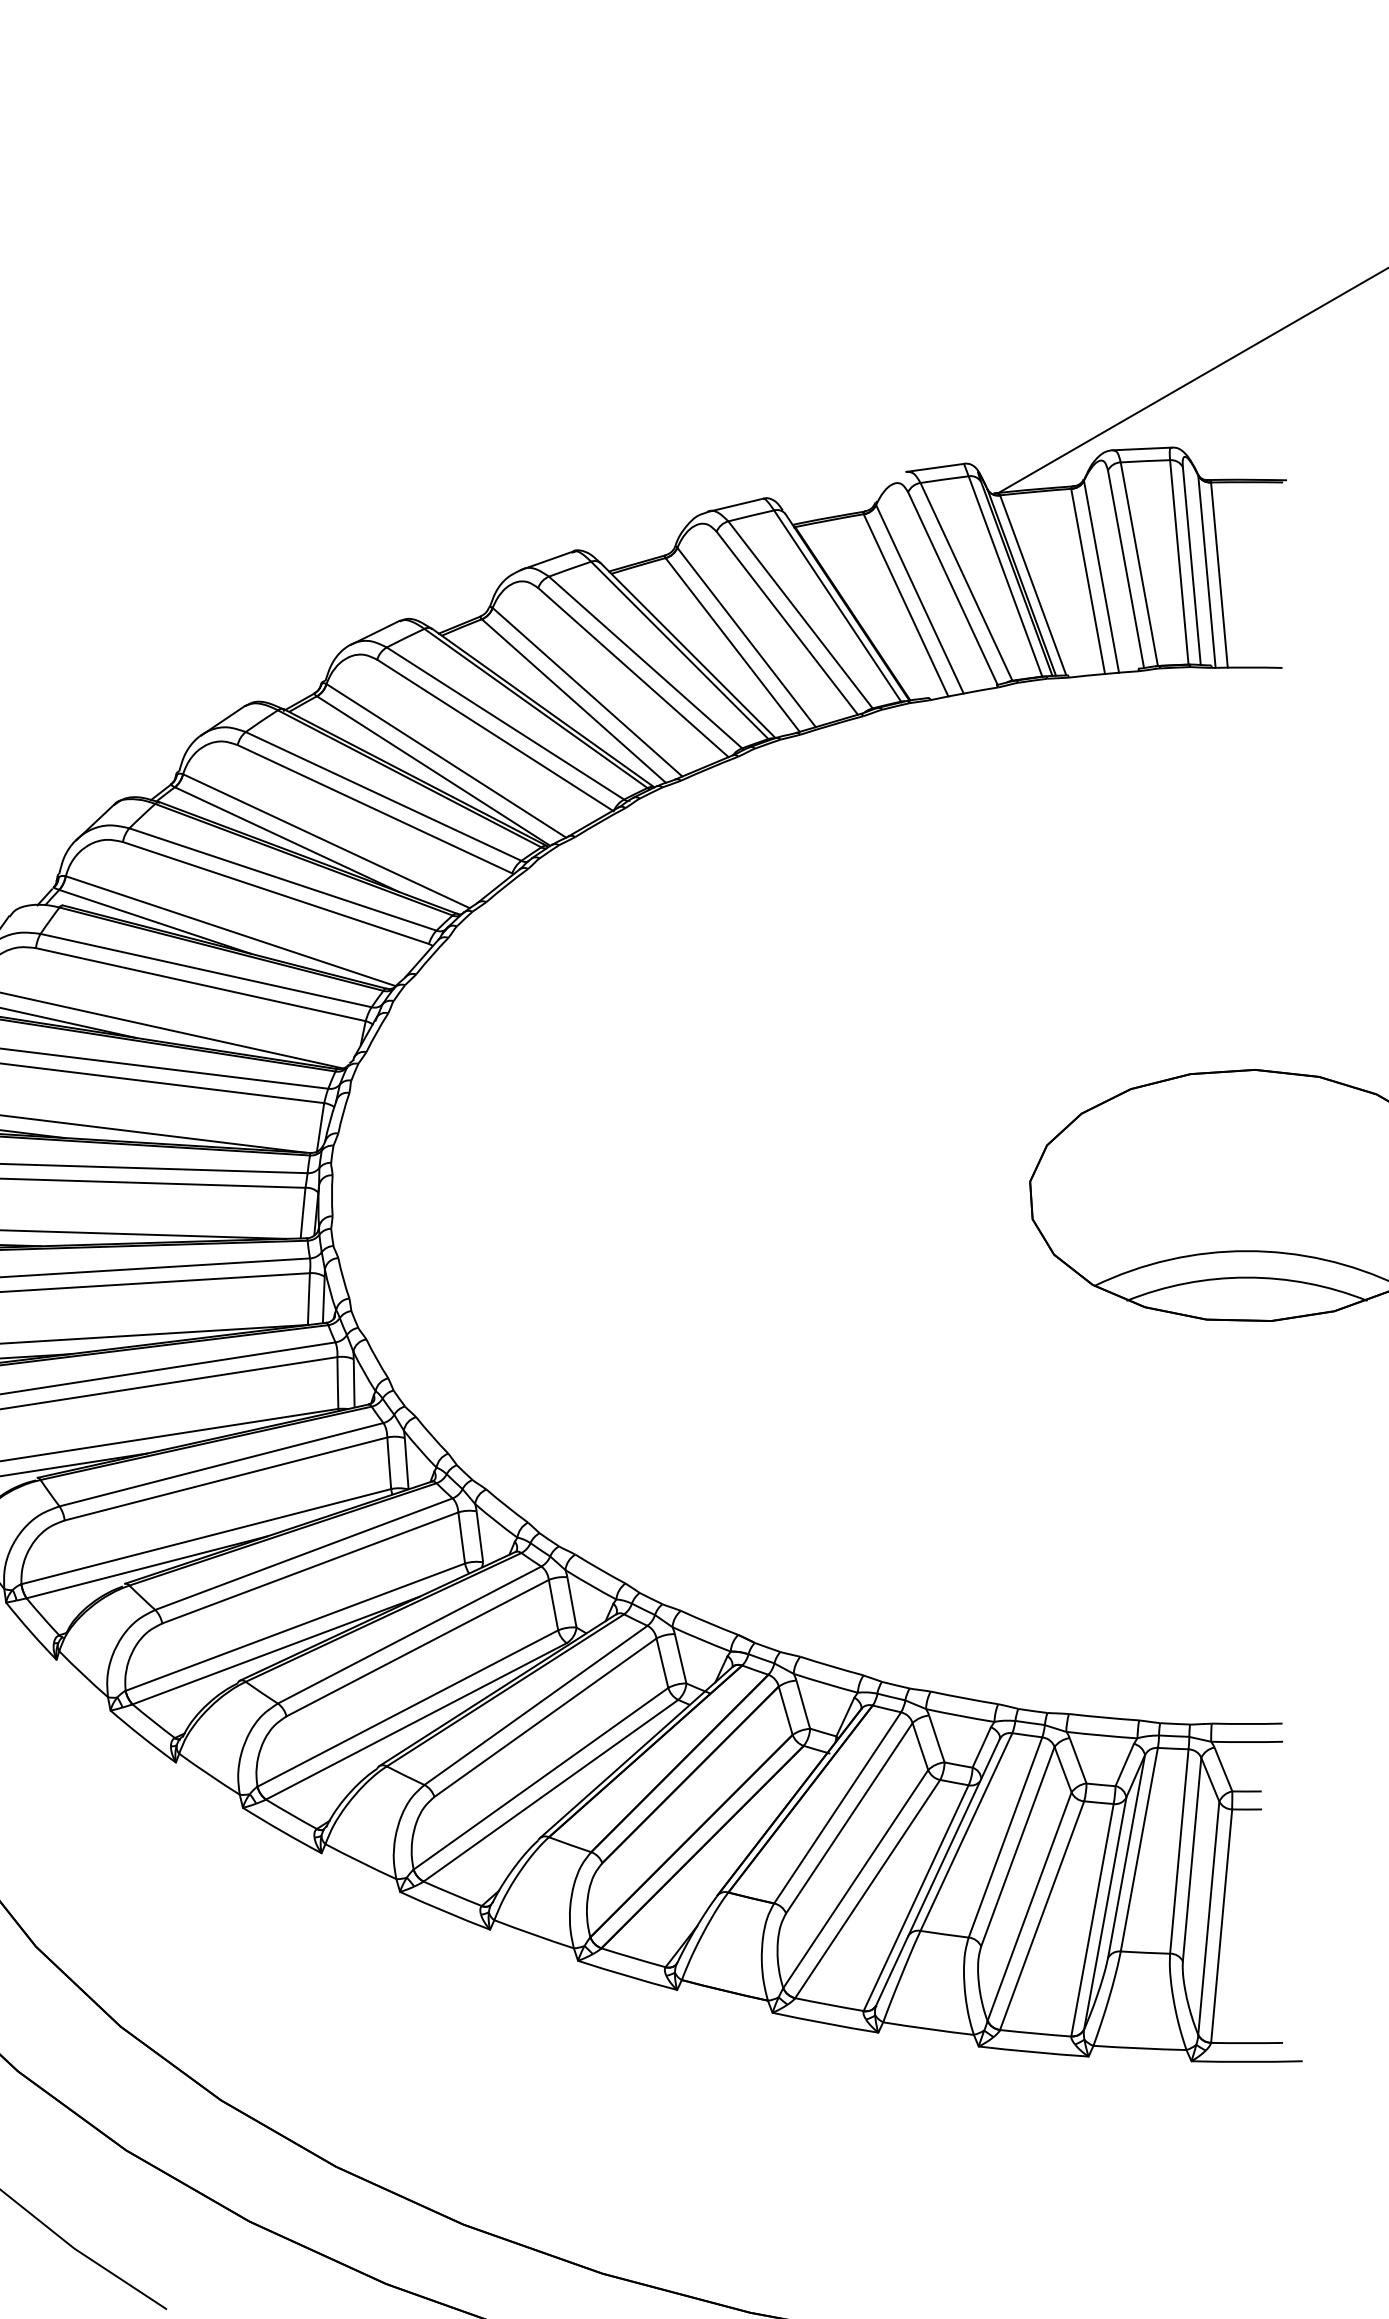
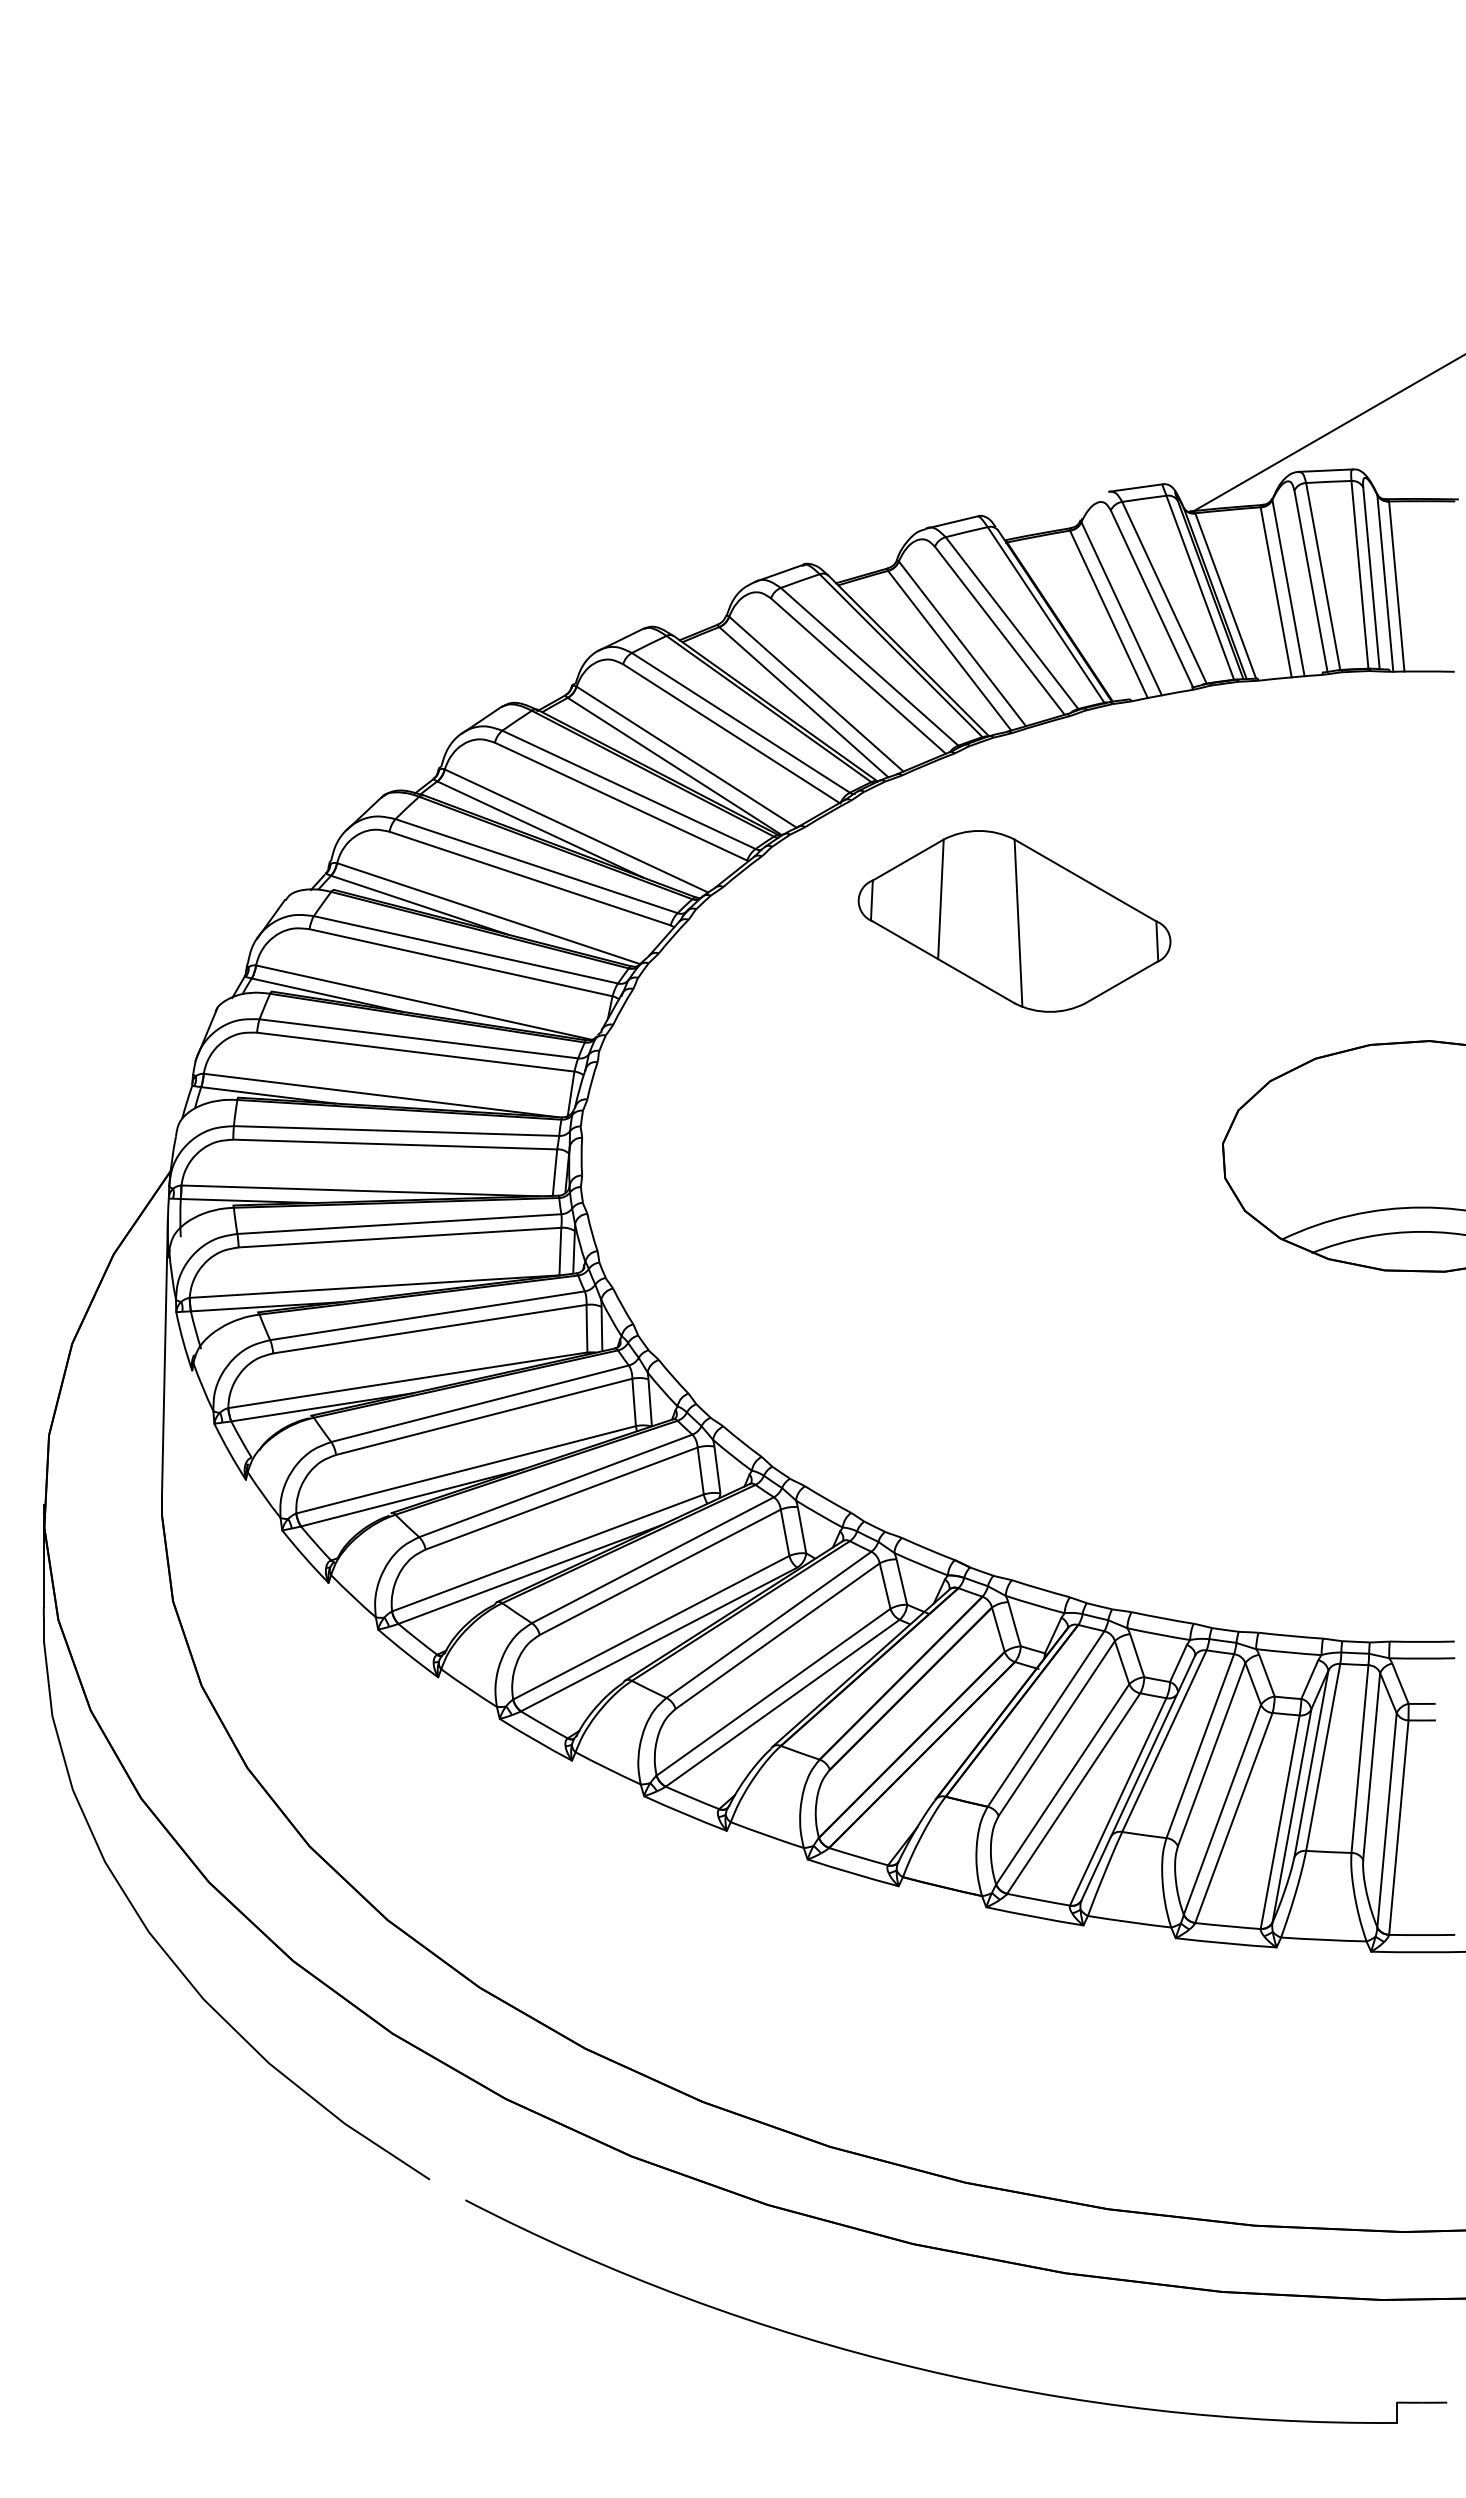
part: (803, 939) -> (1014, 921), added

